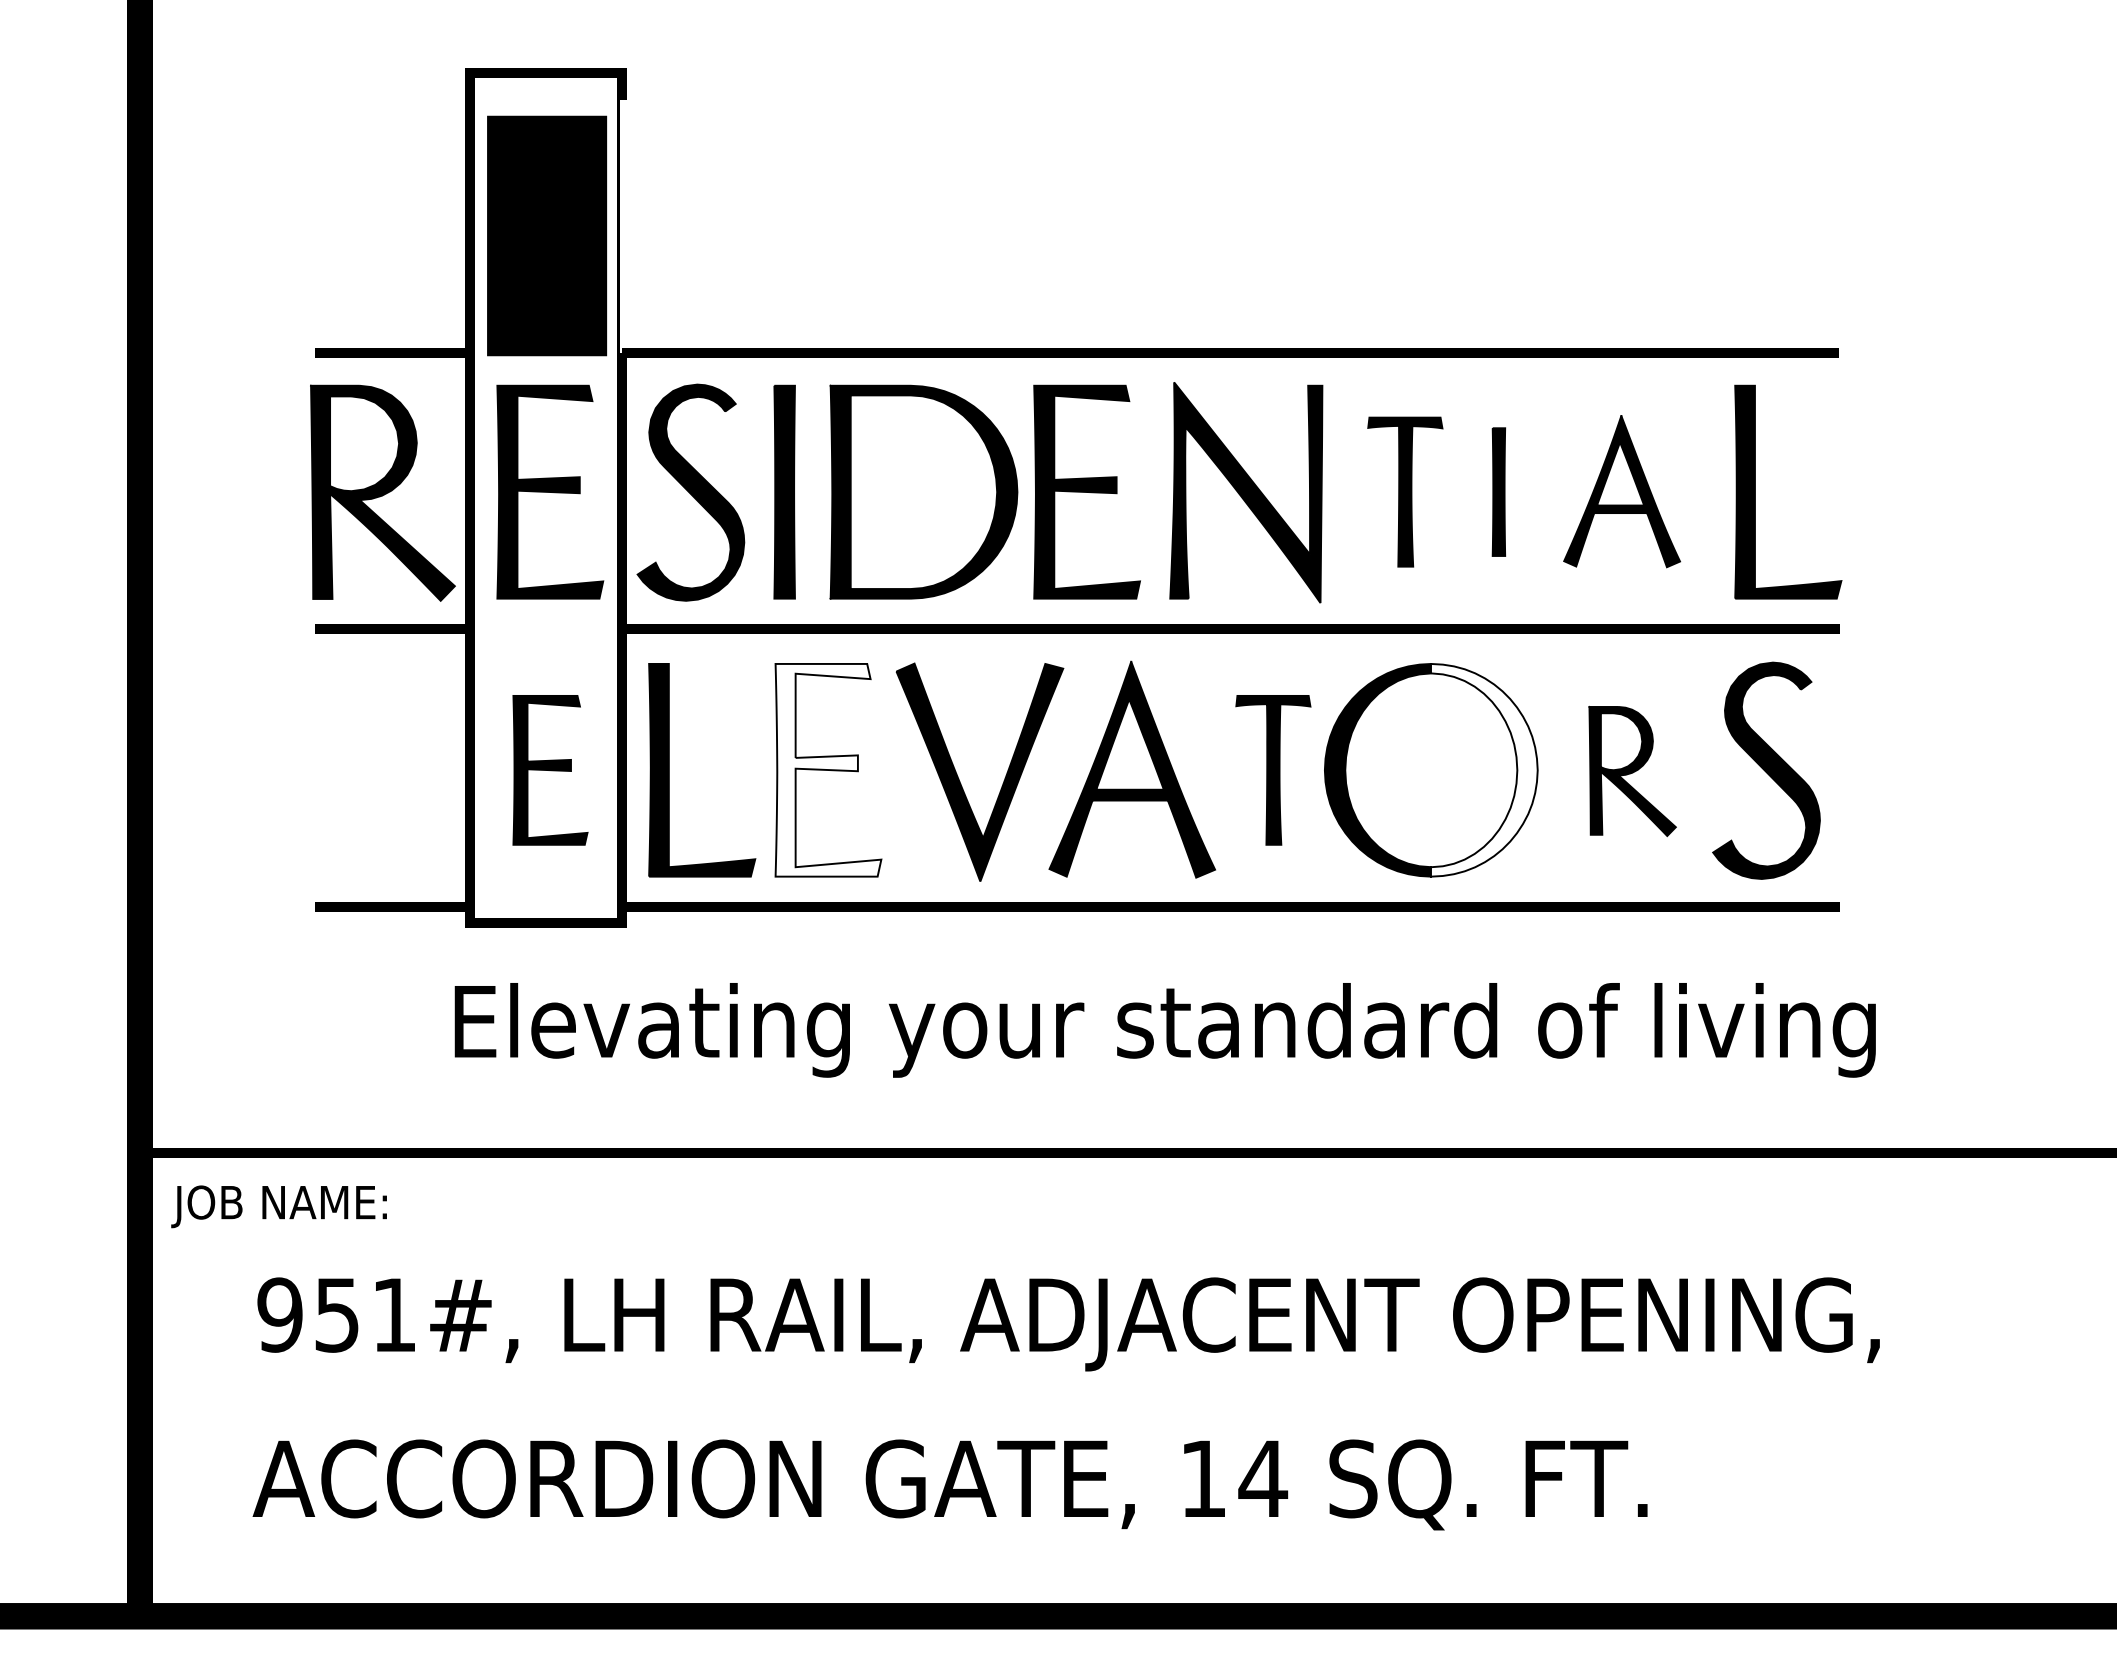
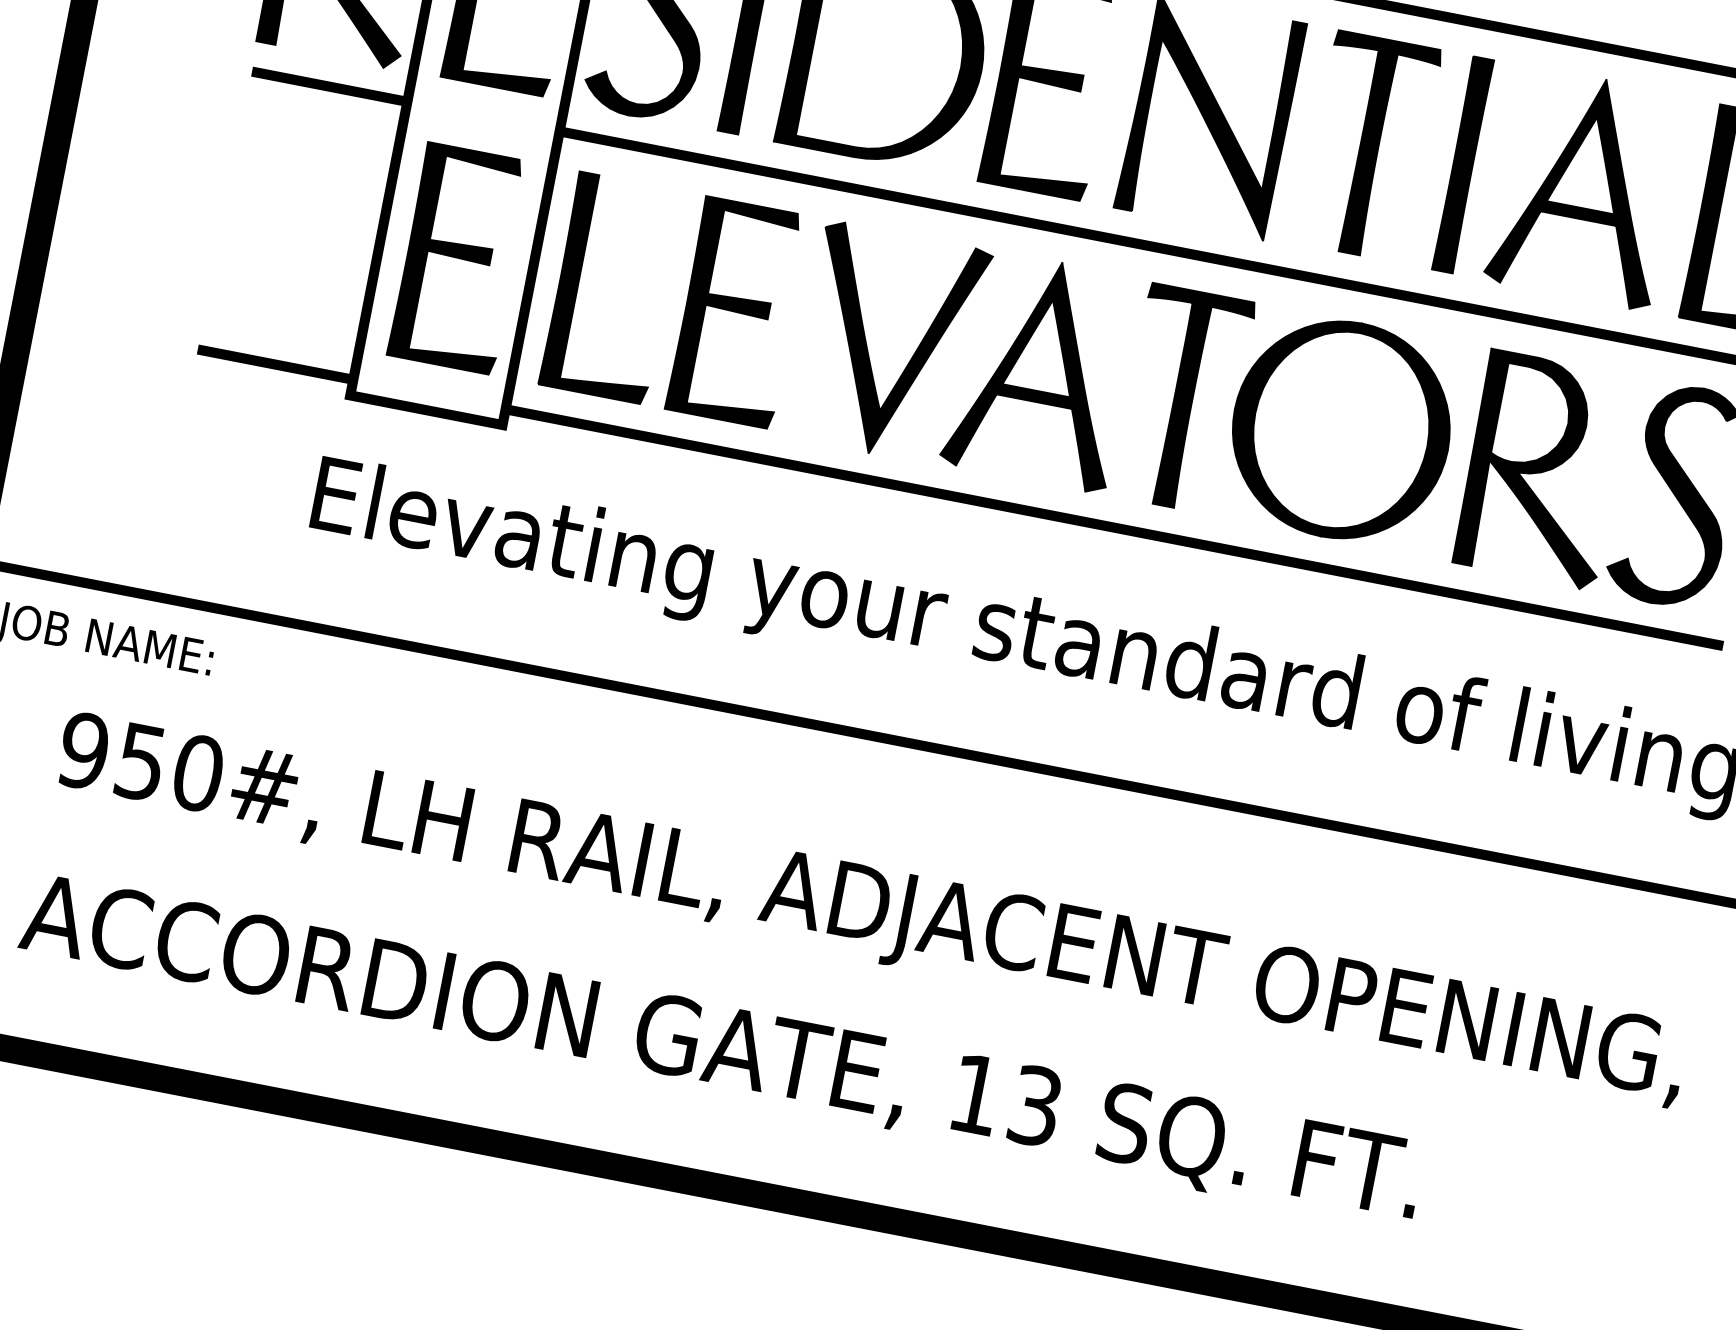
part: (1405, 491) -> (1369, 146), size x1.43
part: (1498, 491) -> (1462, 164), size x1.67
part: (1621, 491) -> (1585, 188), size x1.43
fill: (828, 769) -> (738, 311), added
fill: (1484, 769) -> (1394, 439), added
part: (550, 770) -> (460, 258), size x1.43
part: (1273, 770) -> (1183, 399), size x1.43
part: (1632, 771) -> (1542, 470), size x1.67
text: (394, 1314) -> (198, 772), 951#, -> 950#,
text: (1263, 1478) -> (1035, 1105), 14 -> 13

